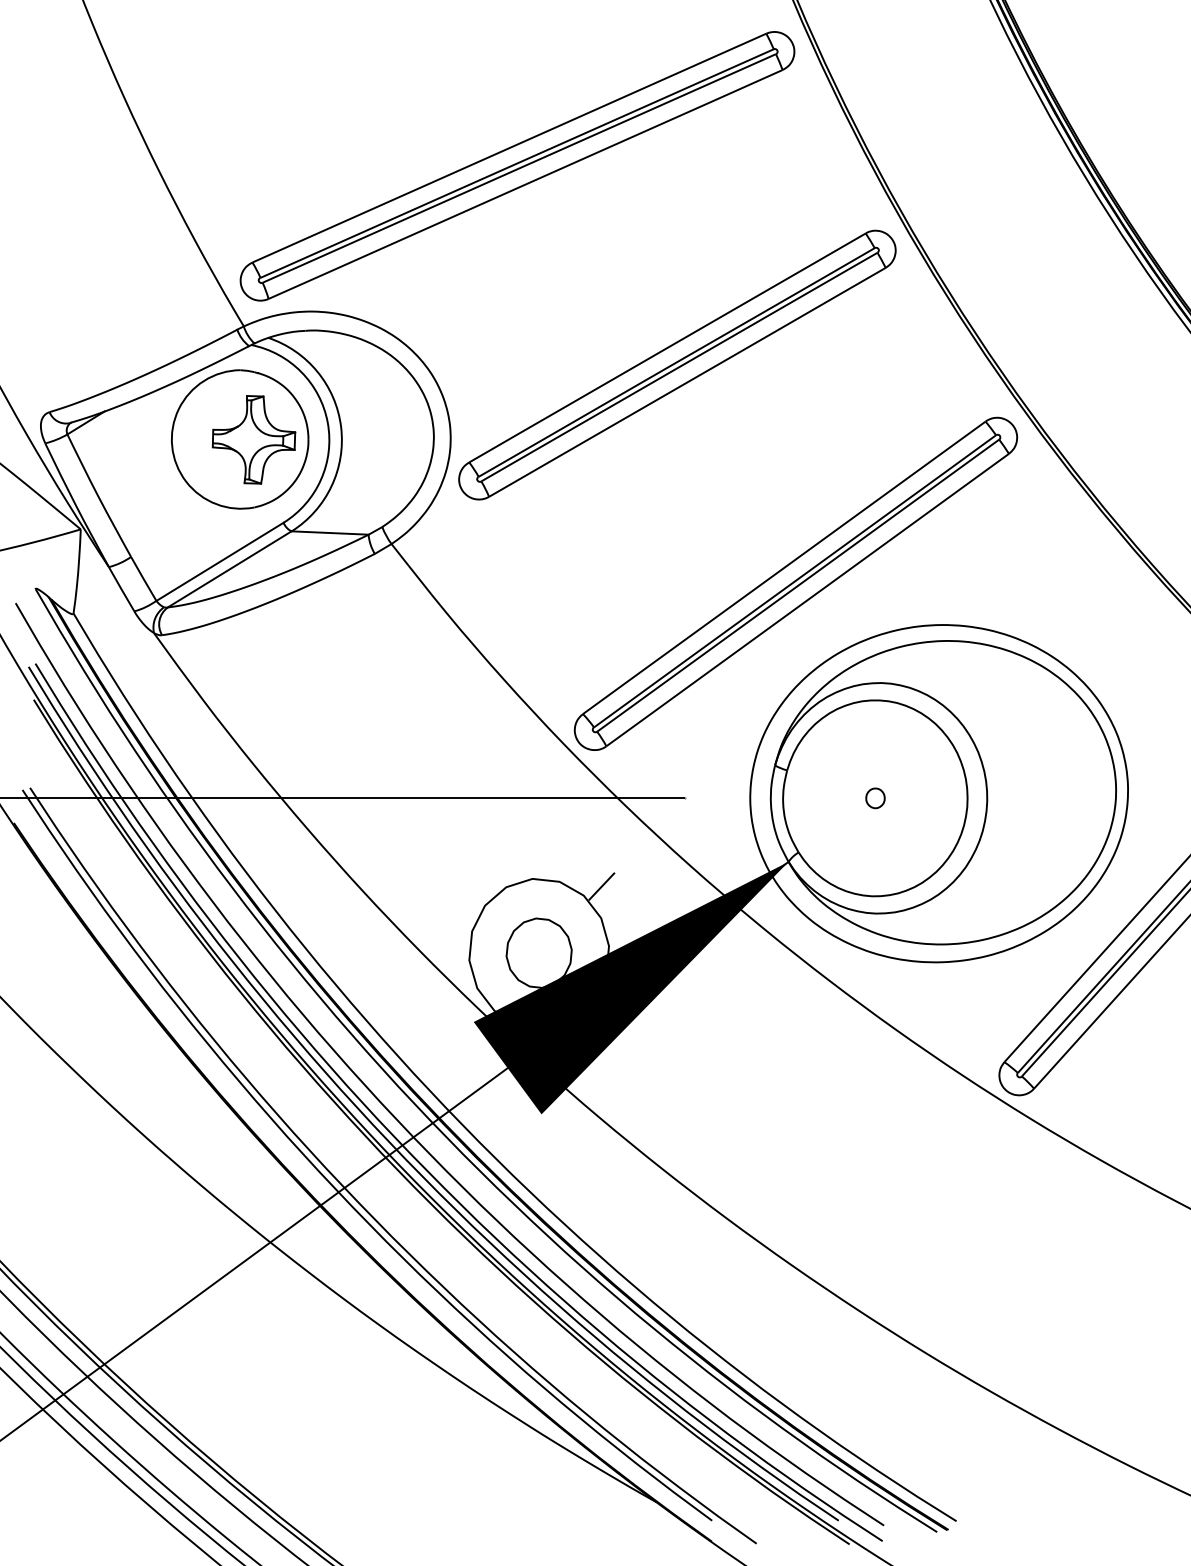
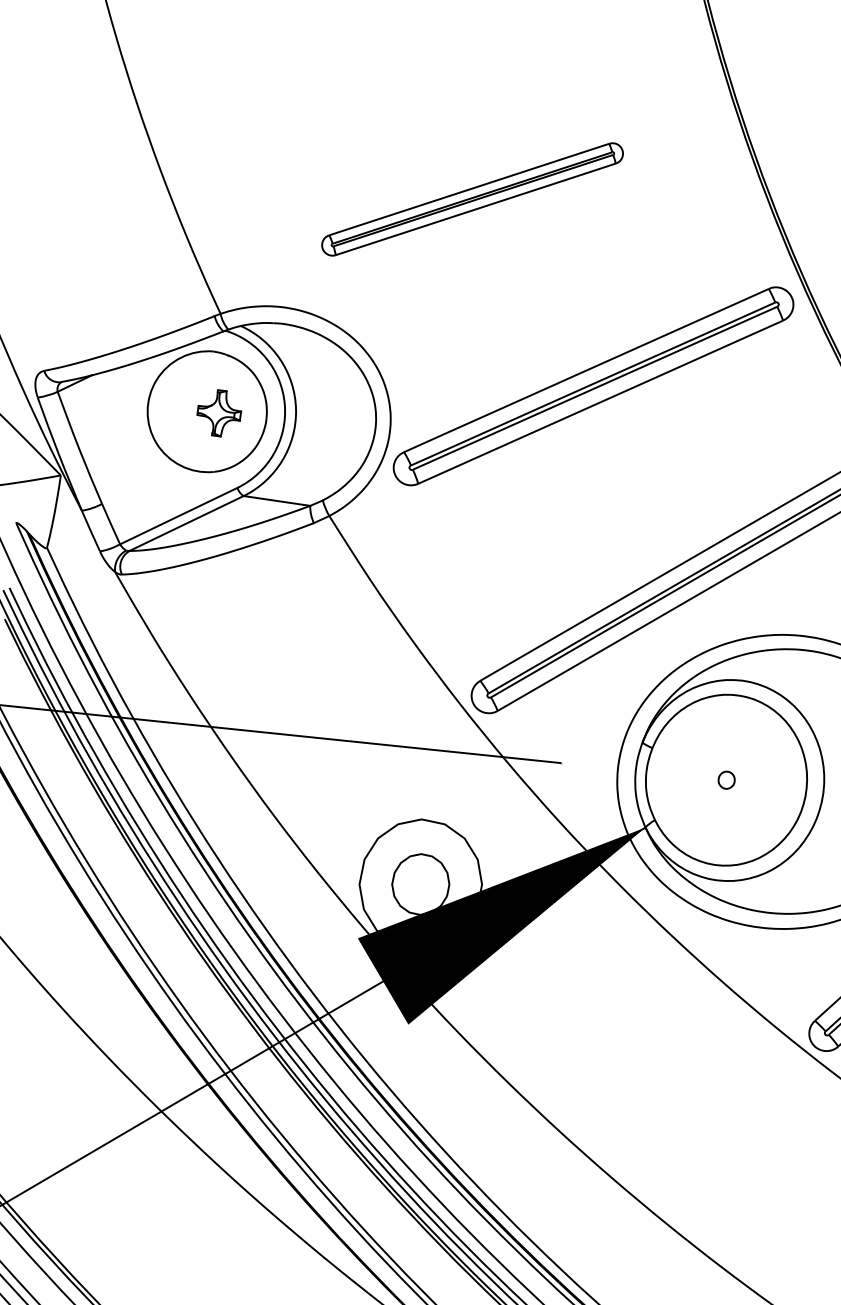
part: (517, 166) -> (472, 199), size x0.6
part: (253, 439) -> (218, 412), size x0.6
line: (601, 886) -> (480, 832), removed

